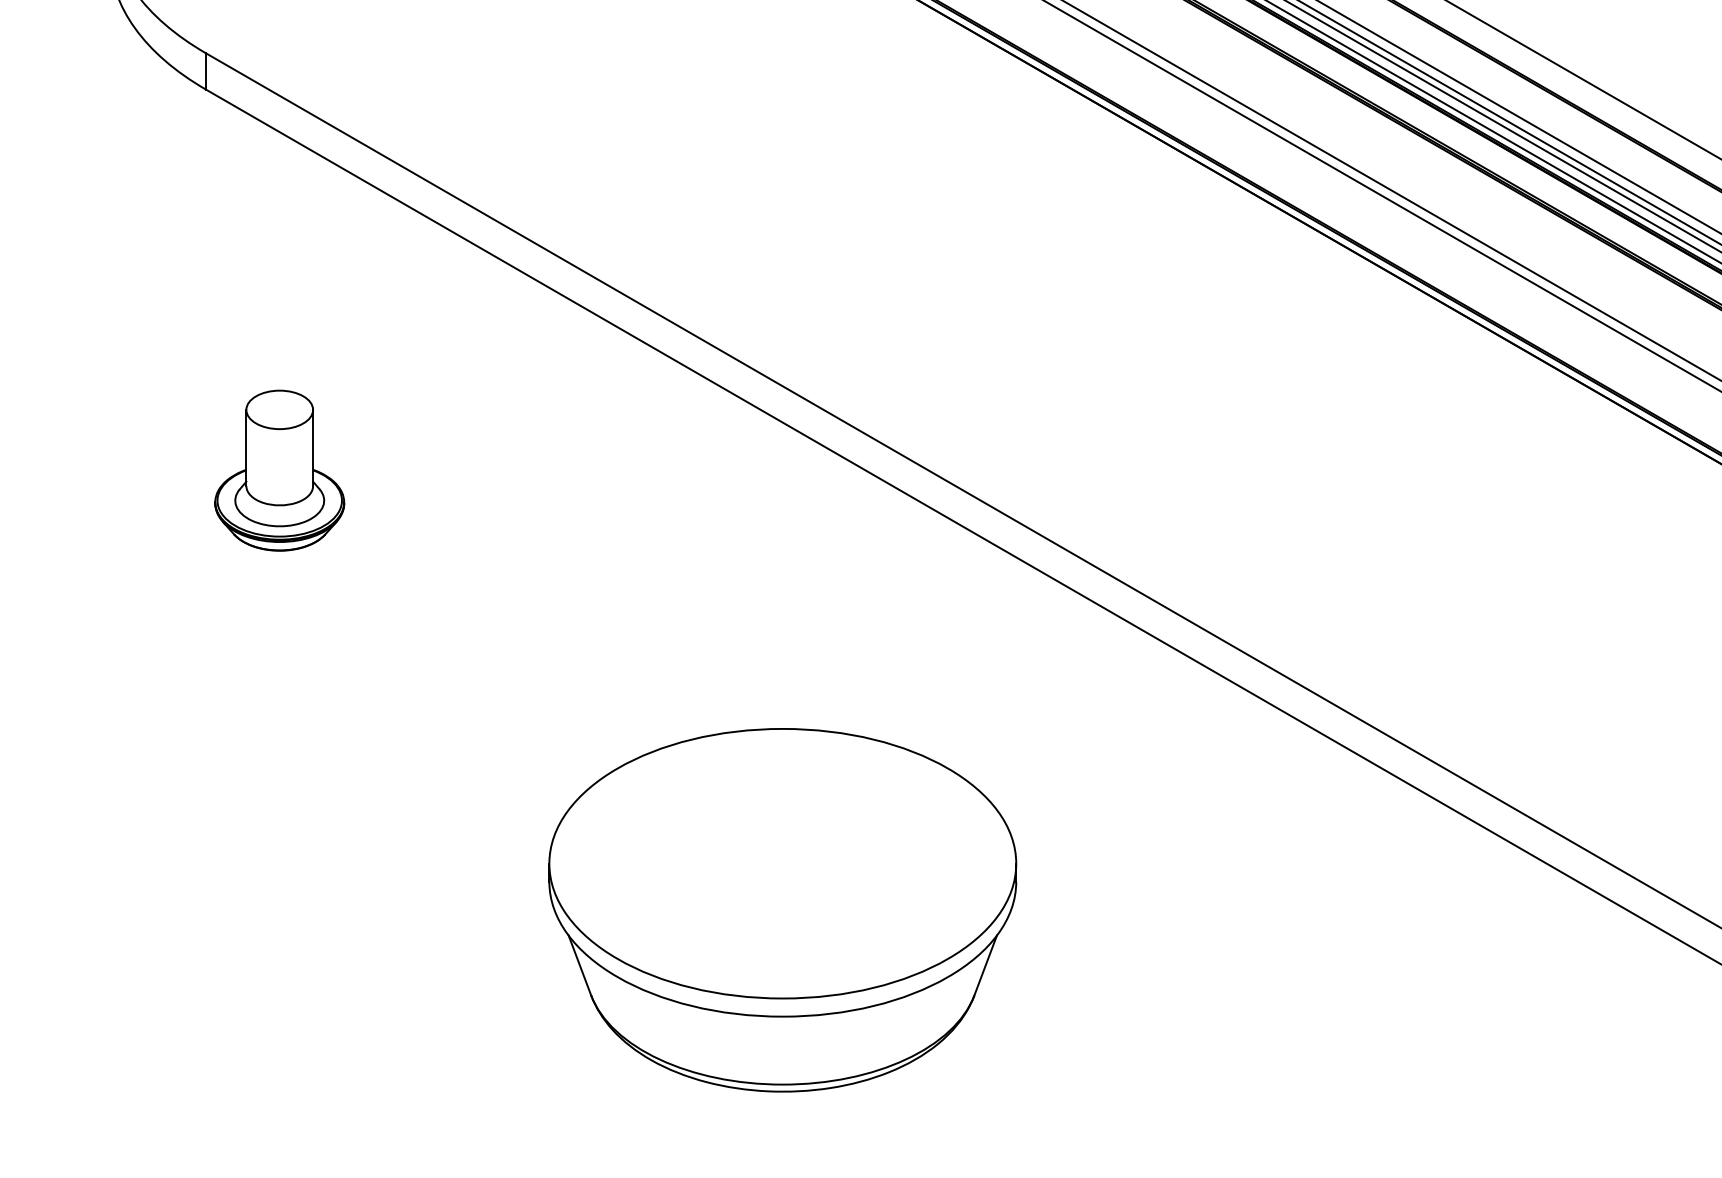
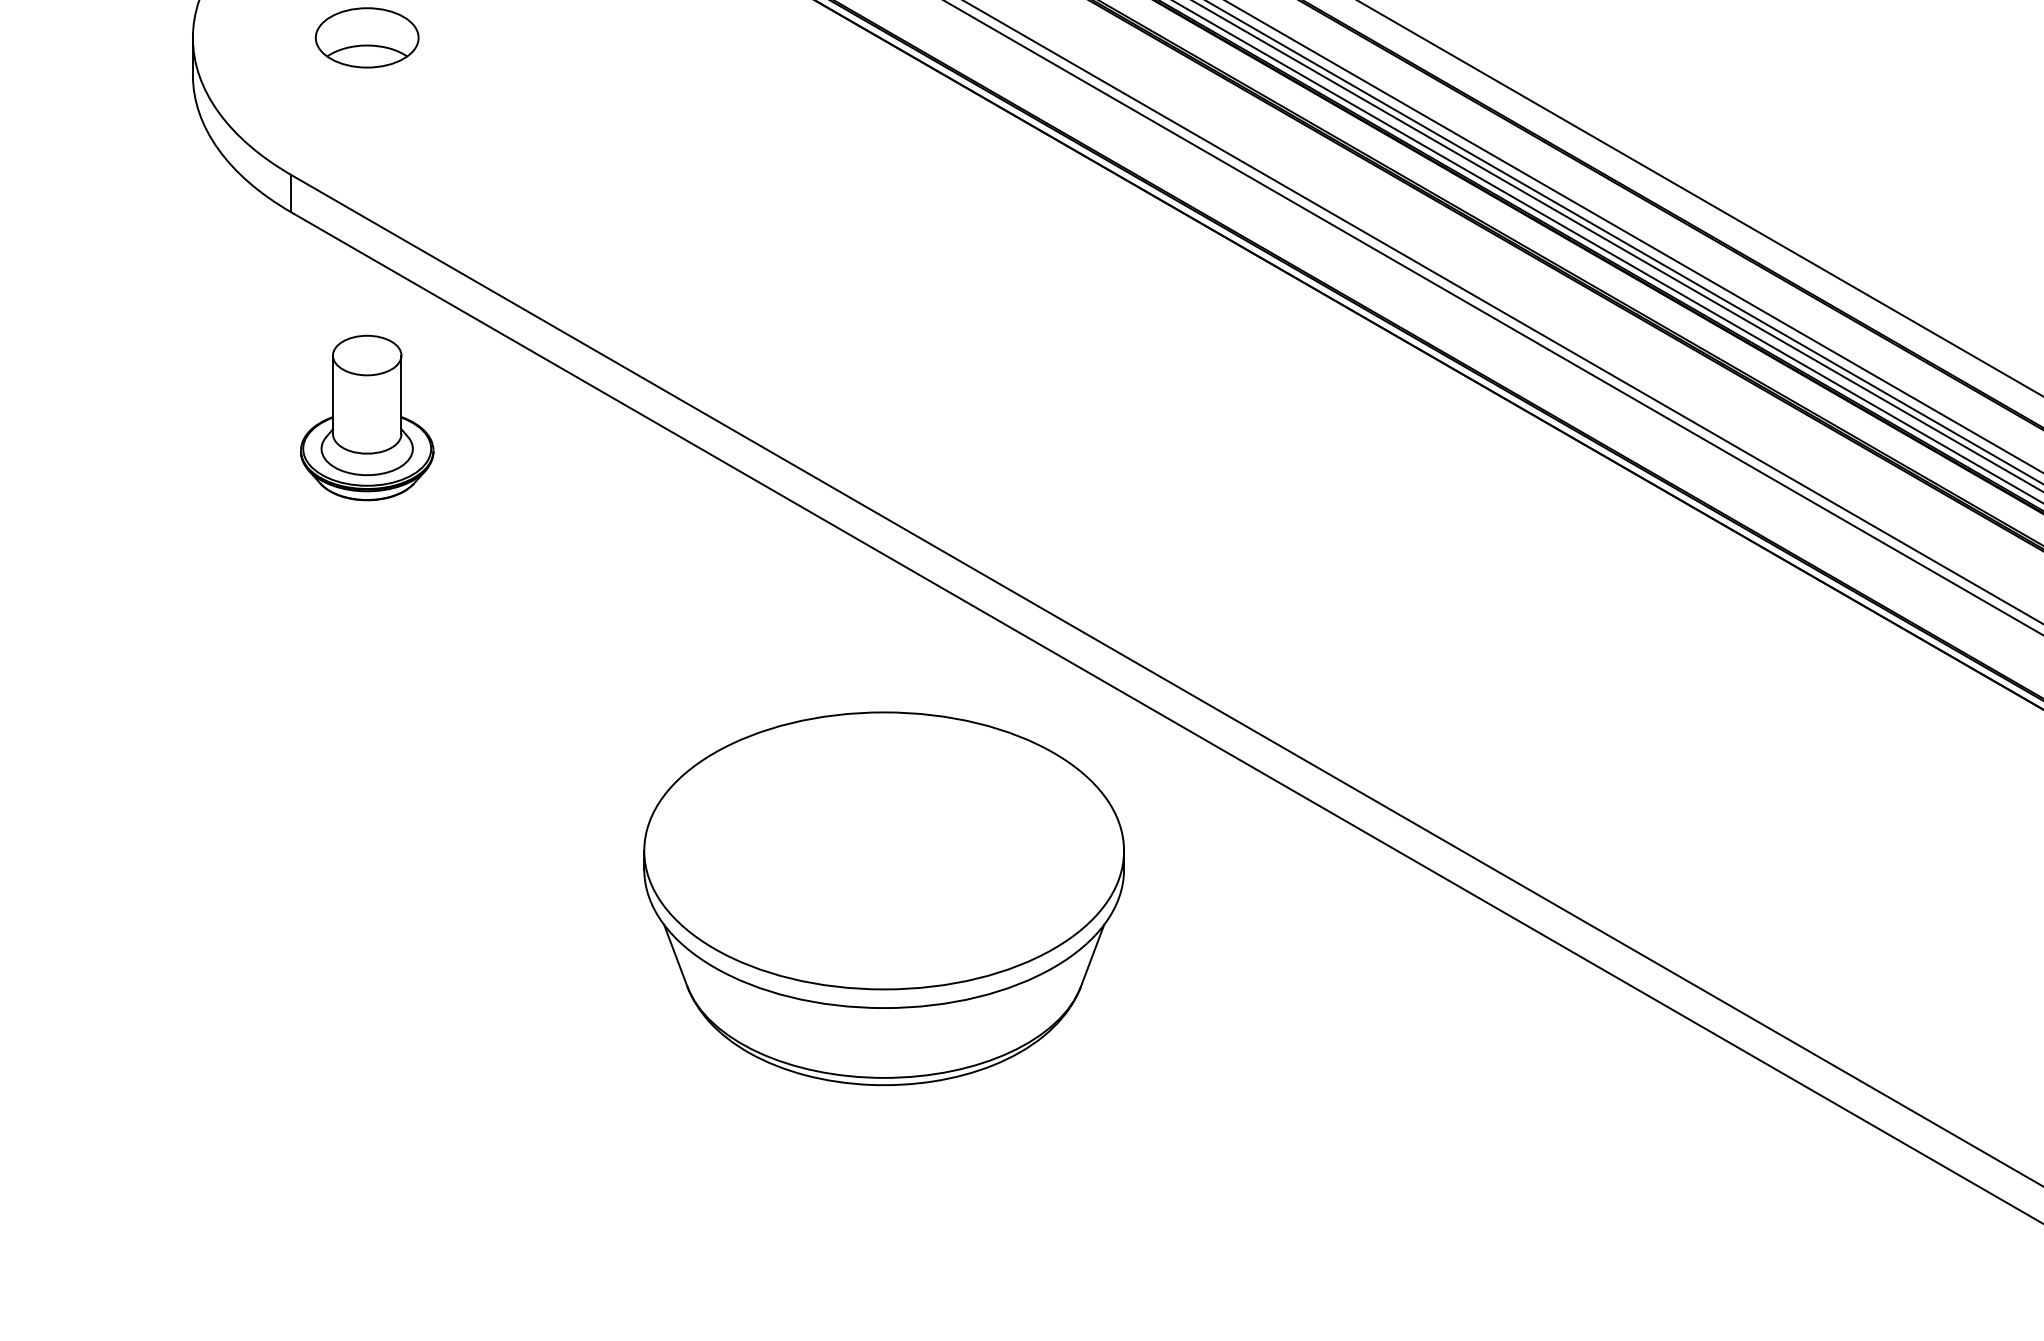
part: (280, 470) -> (367, 417), moved
part: (782, 910) -> (883, 898), moved

